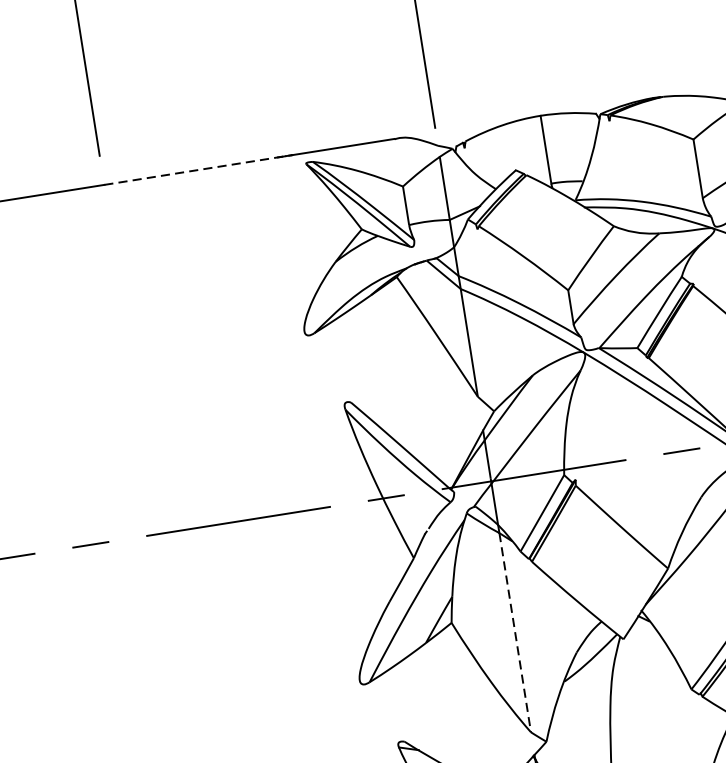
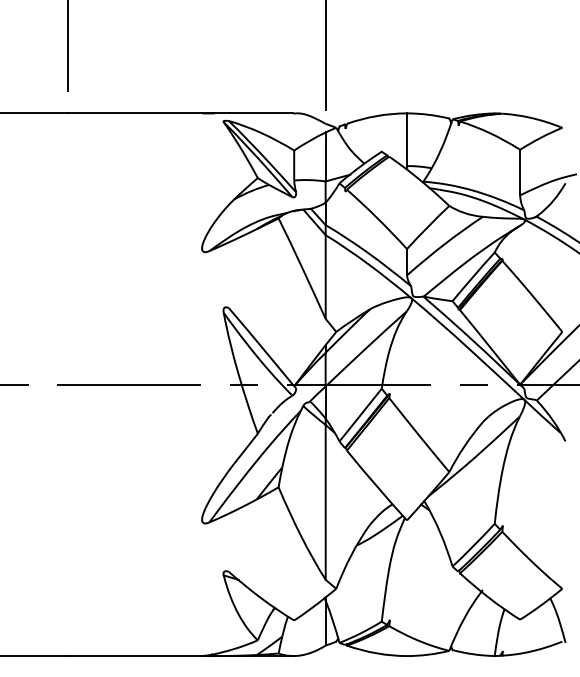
line: (199, 170) -> (141, 113), dashed -> solid
line: (514, 632) -> (325, 502), dashed -> solid

